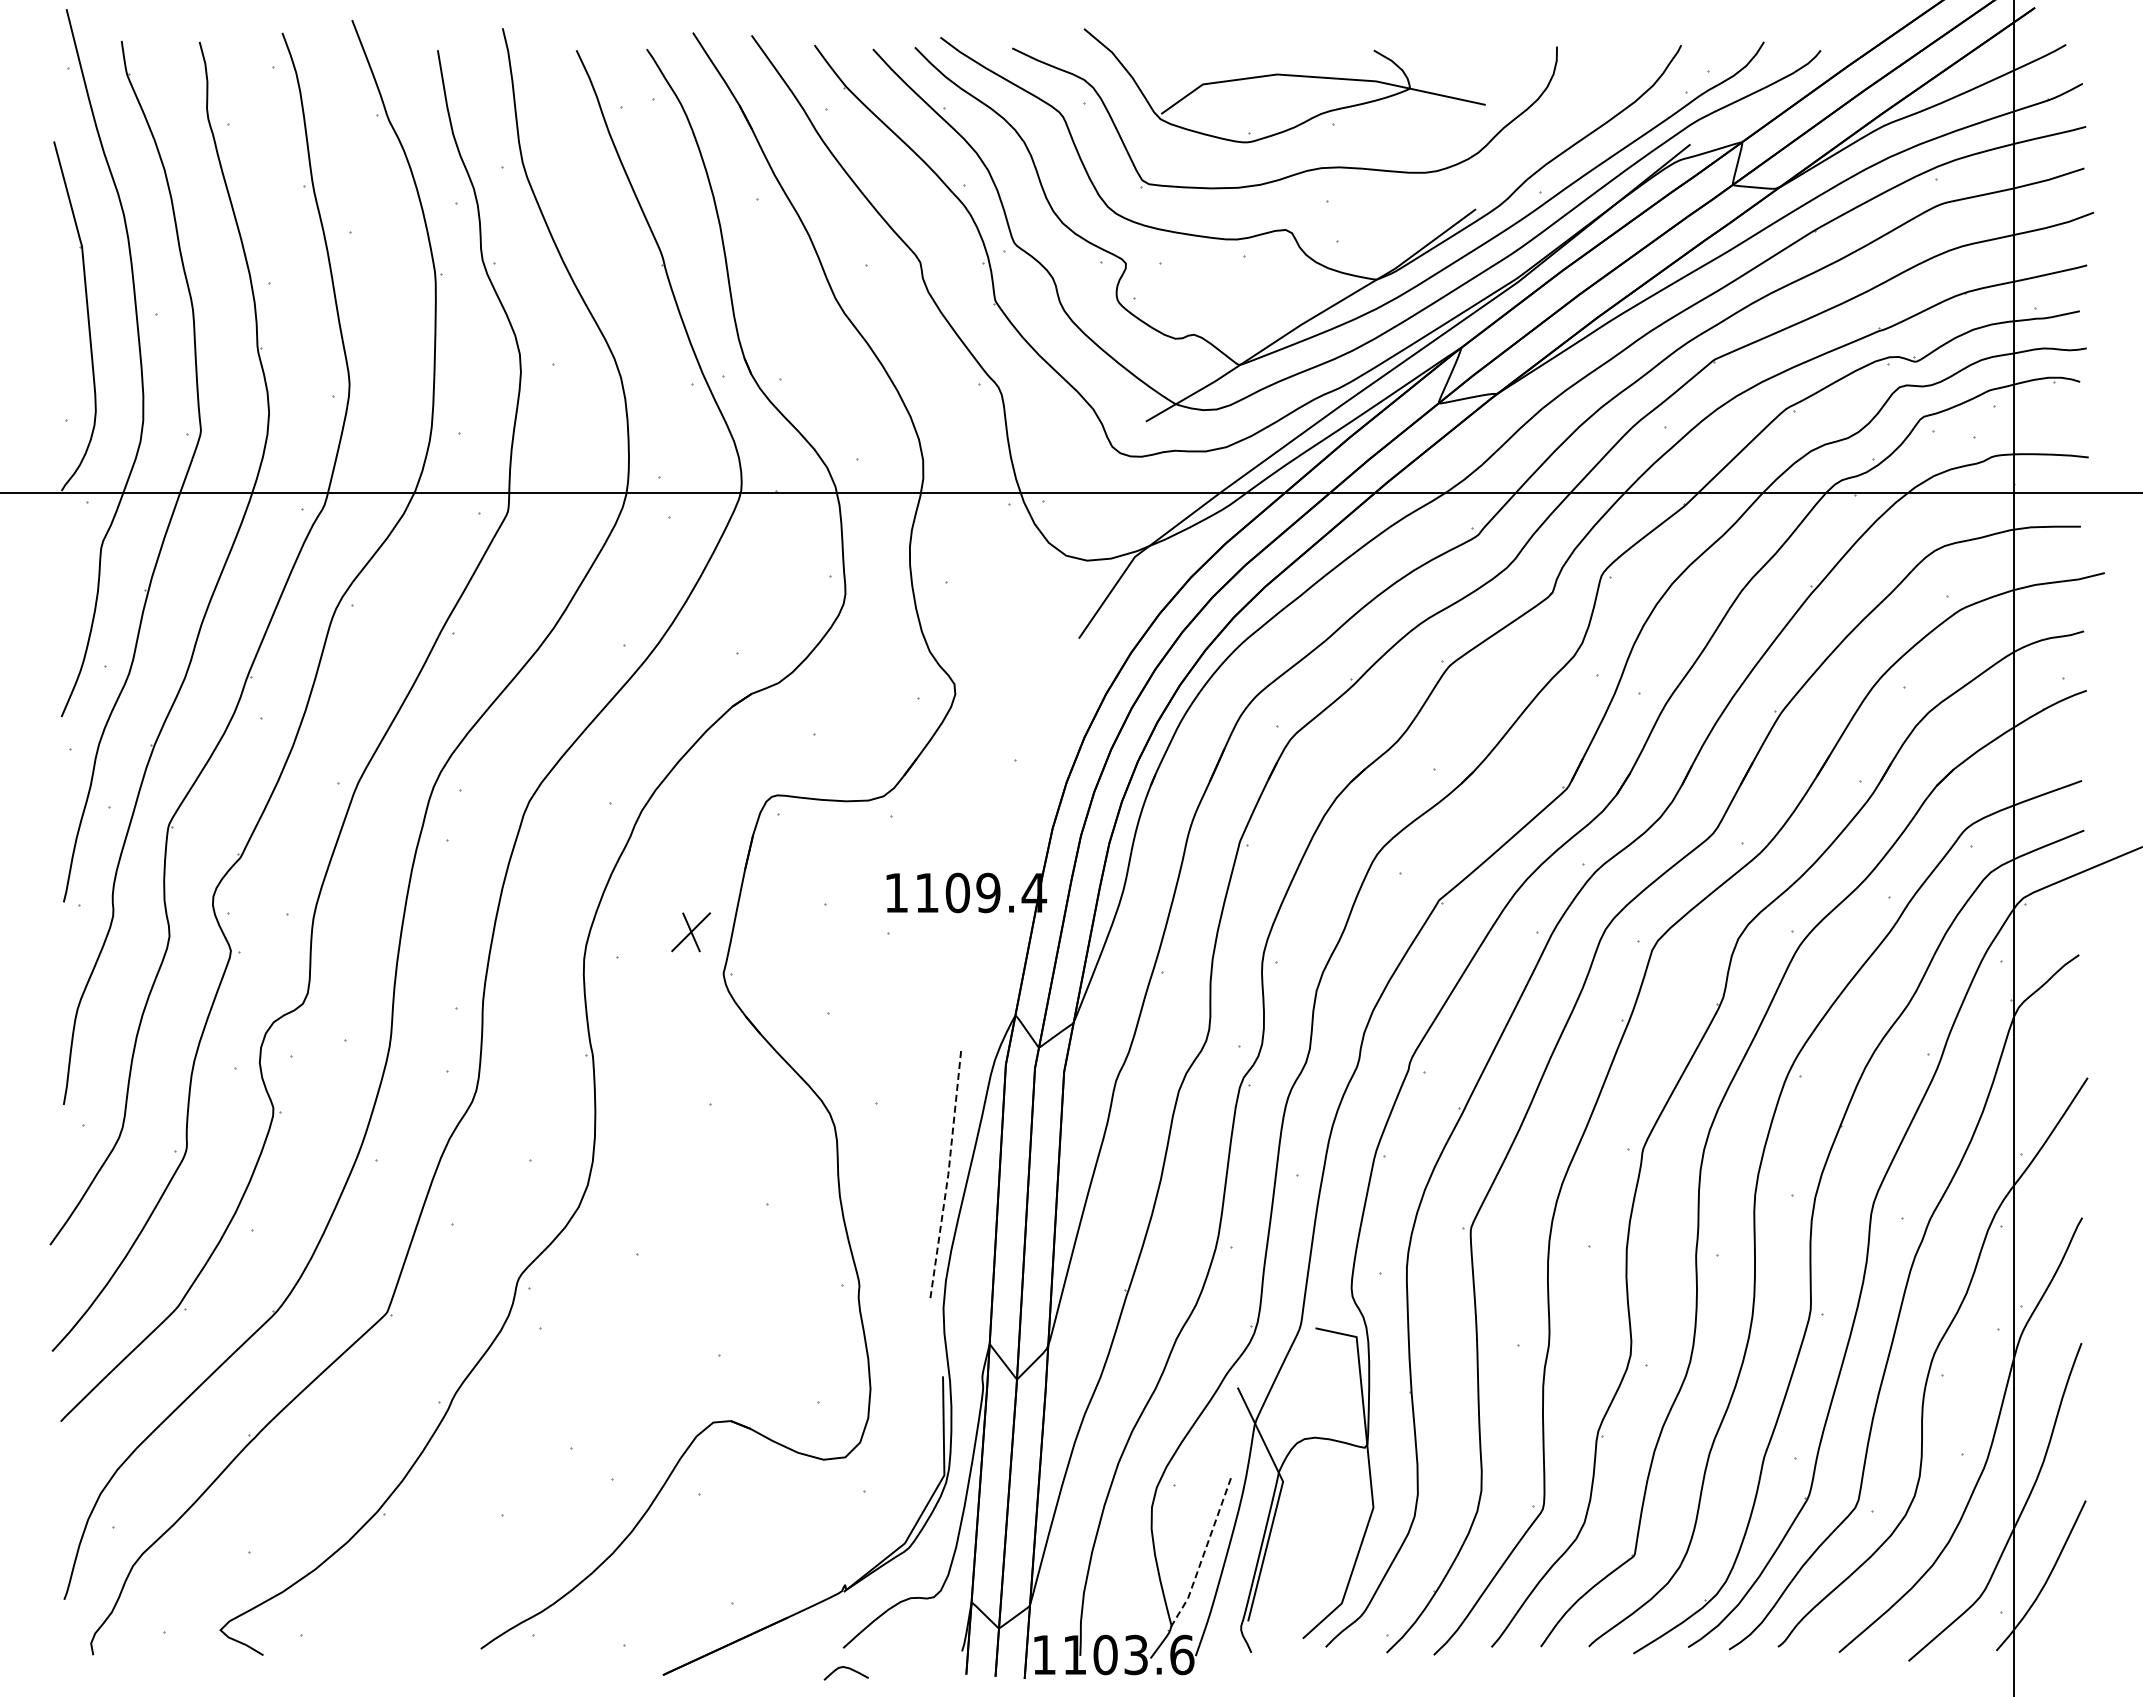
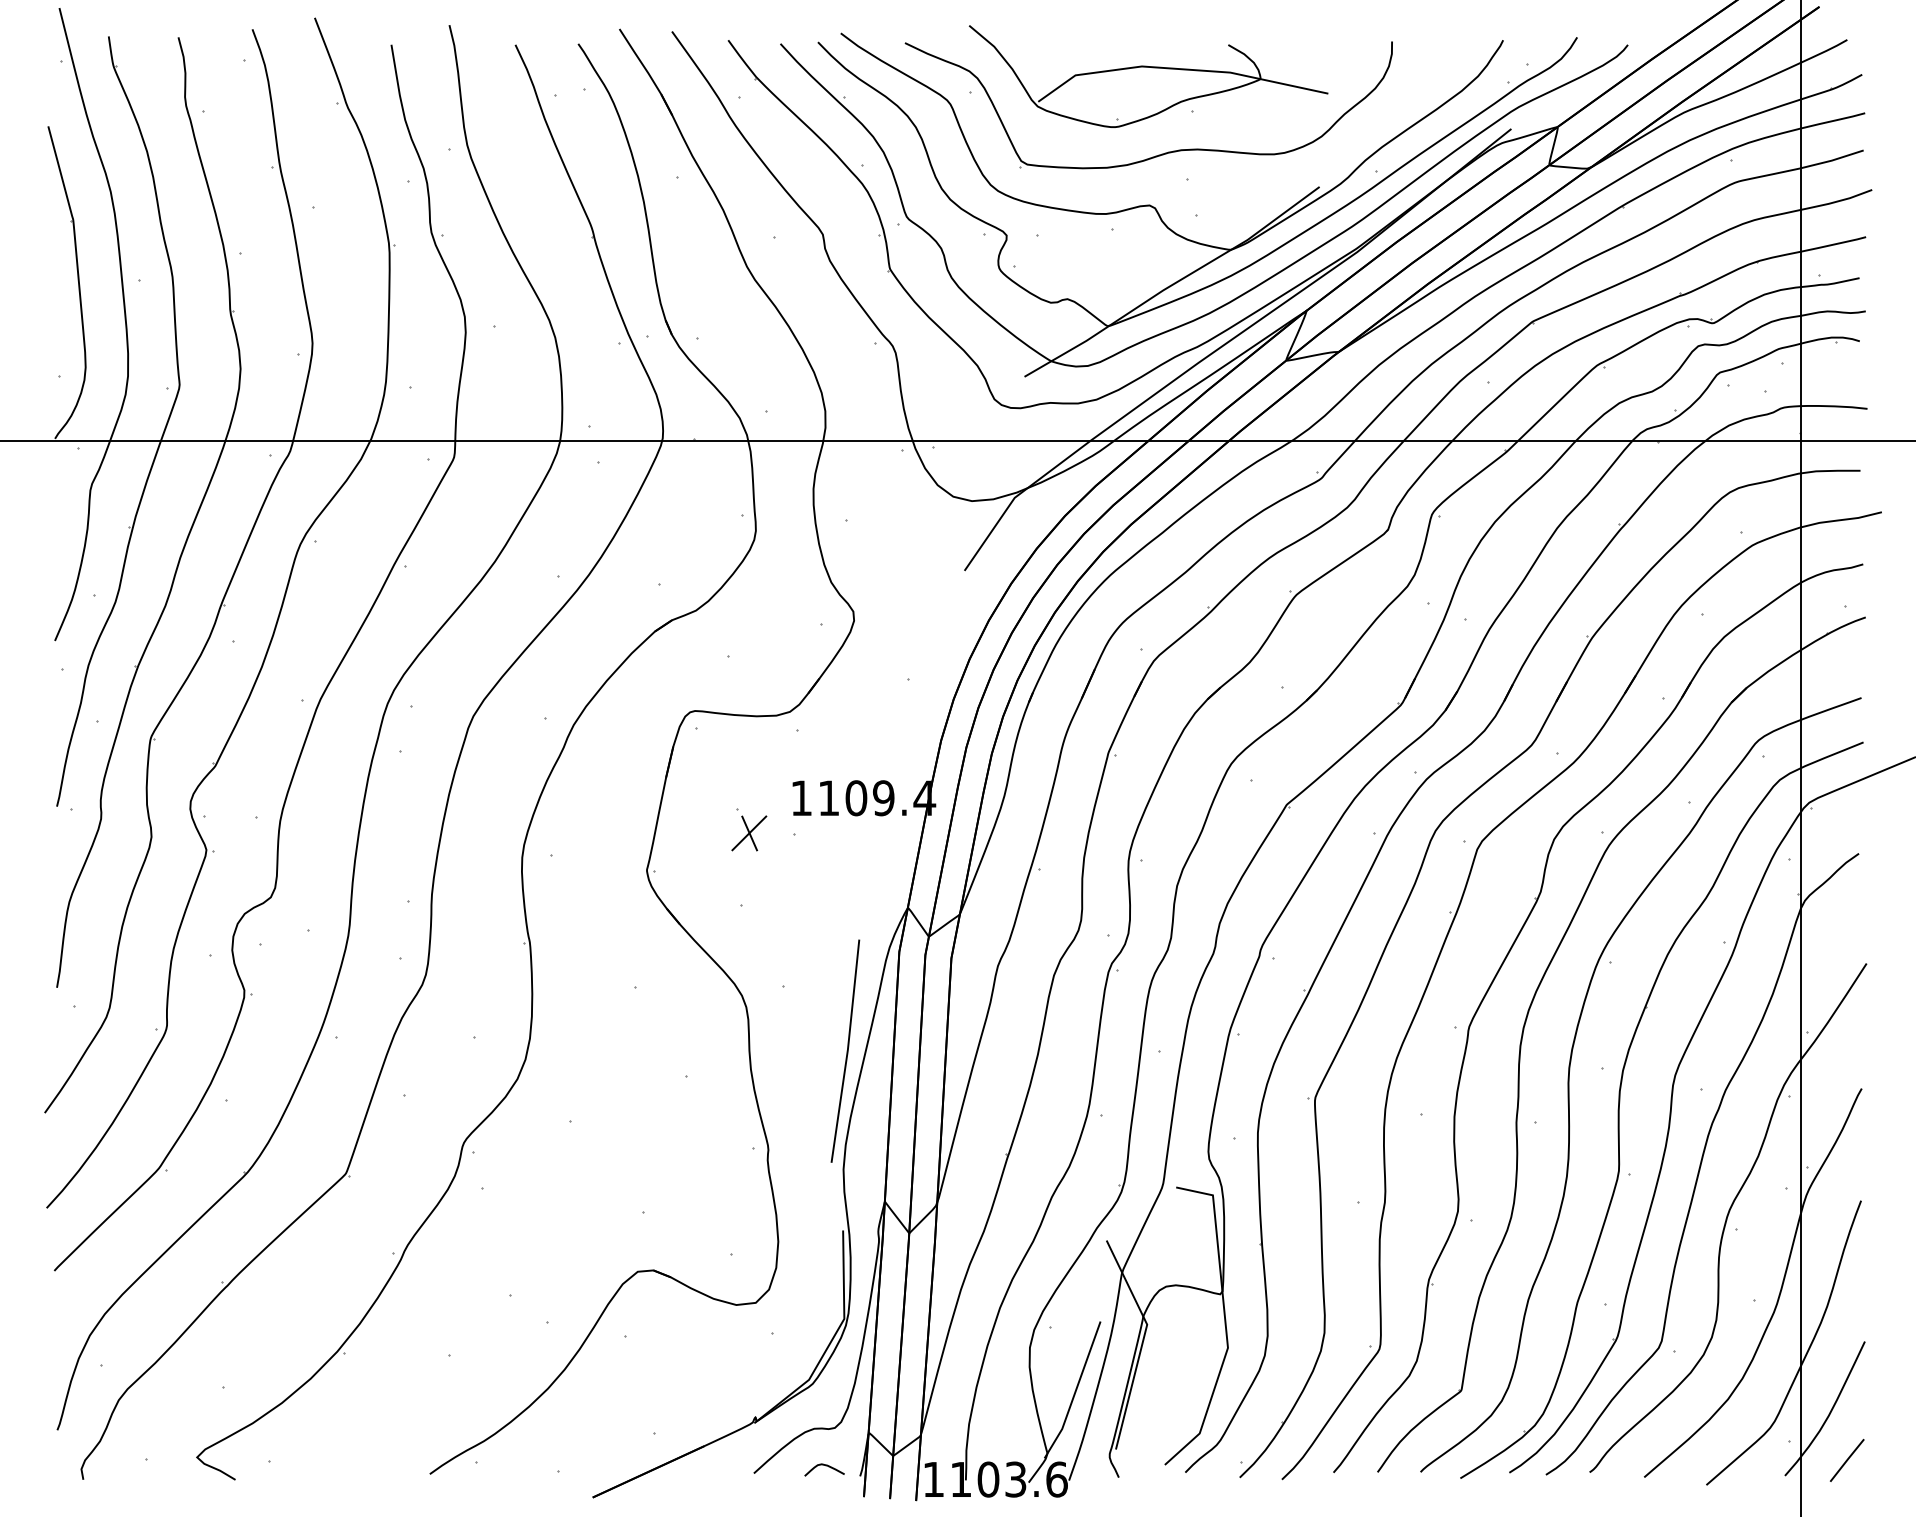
part: (690, 932) -> (748, 833), moved
line: (948, 1175) -> (848, 1050), dashed -> solid
line: (1202, 1557) -> (1075, 1392), dashed -> solid
line: (2065, 1633) -> (1846, 1460), added
curve: (845, 1668) -> (823, 1465), moved

